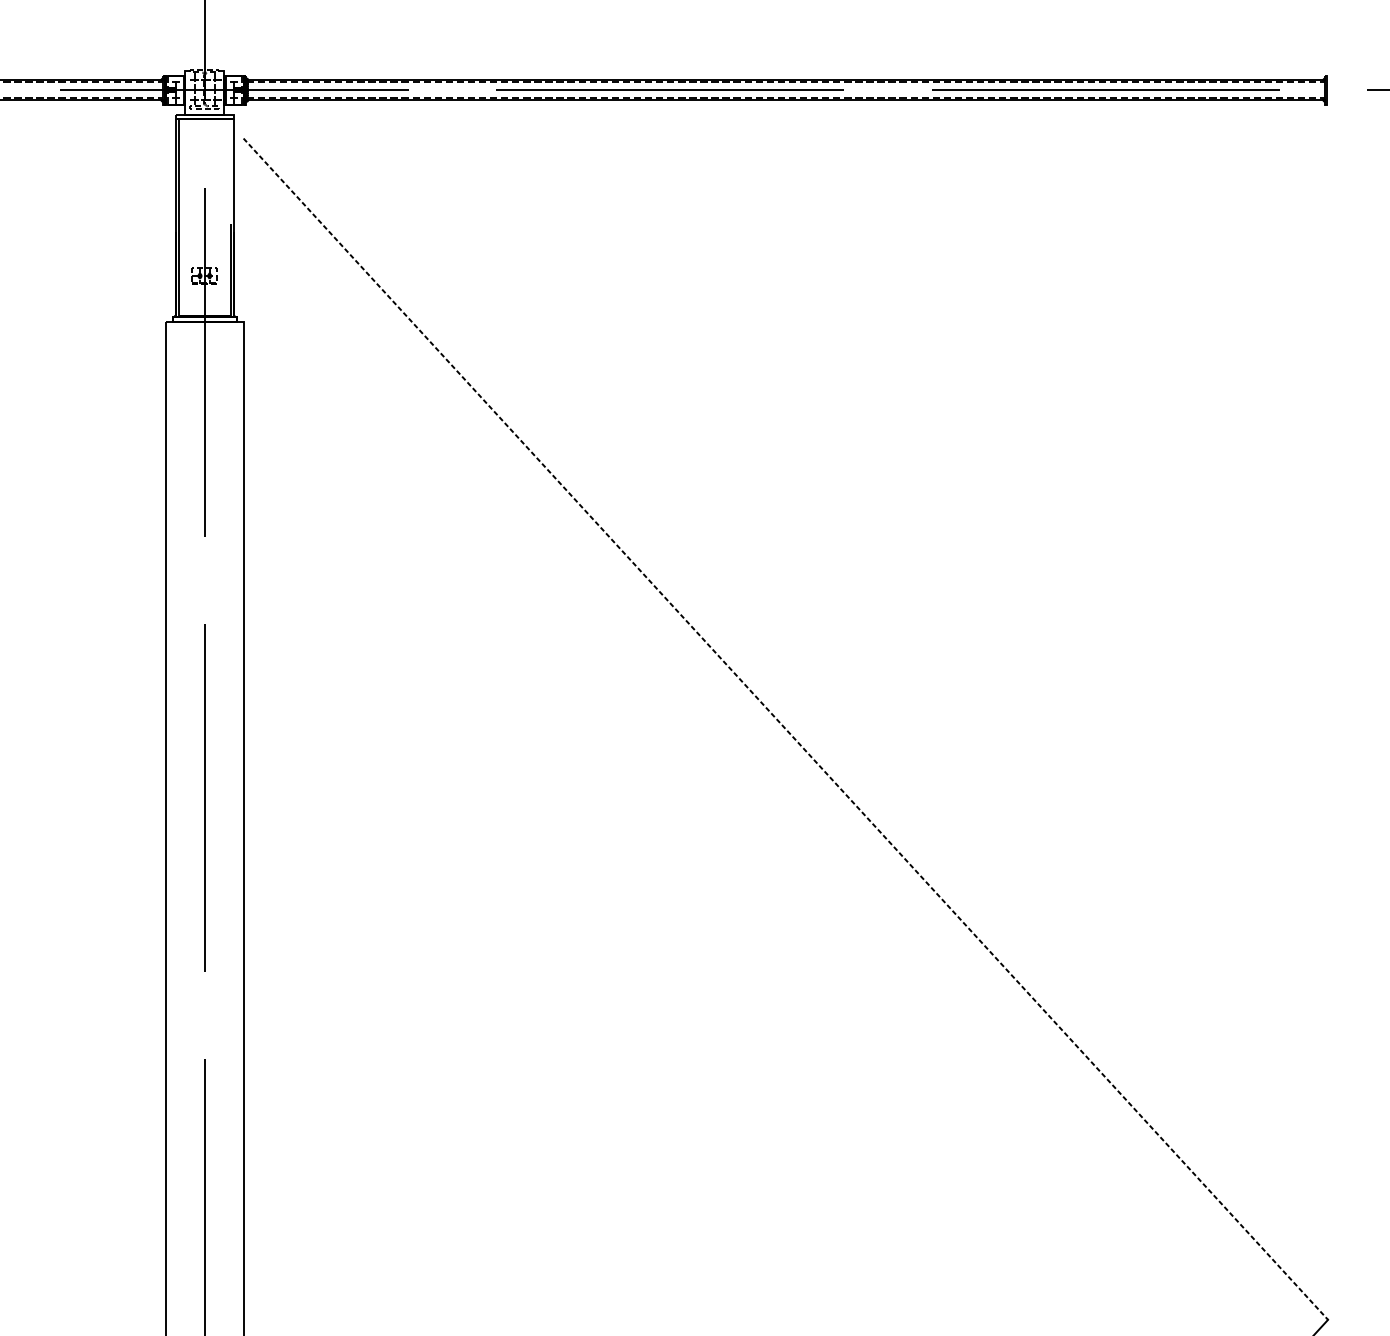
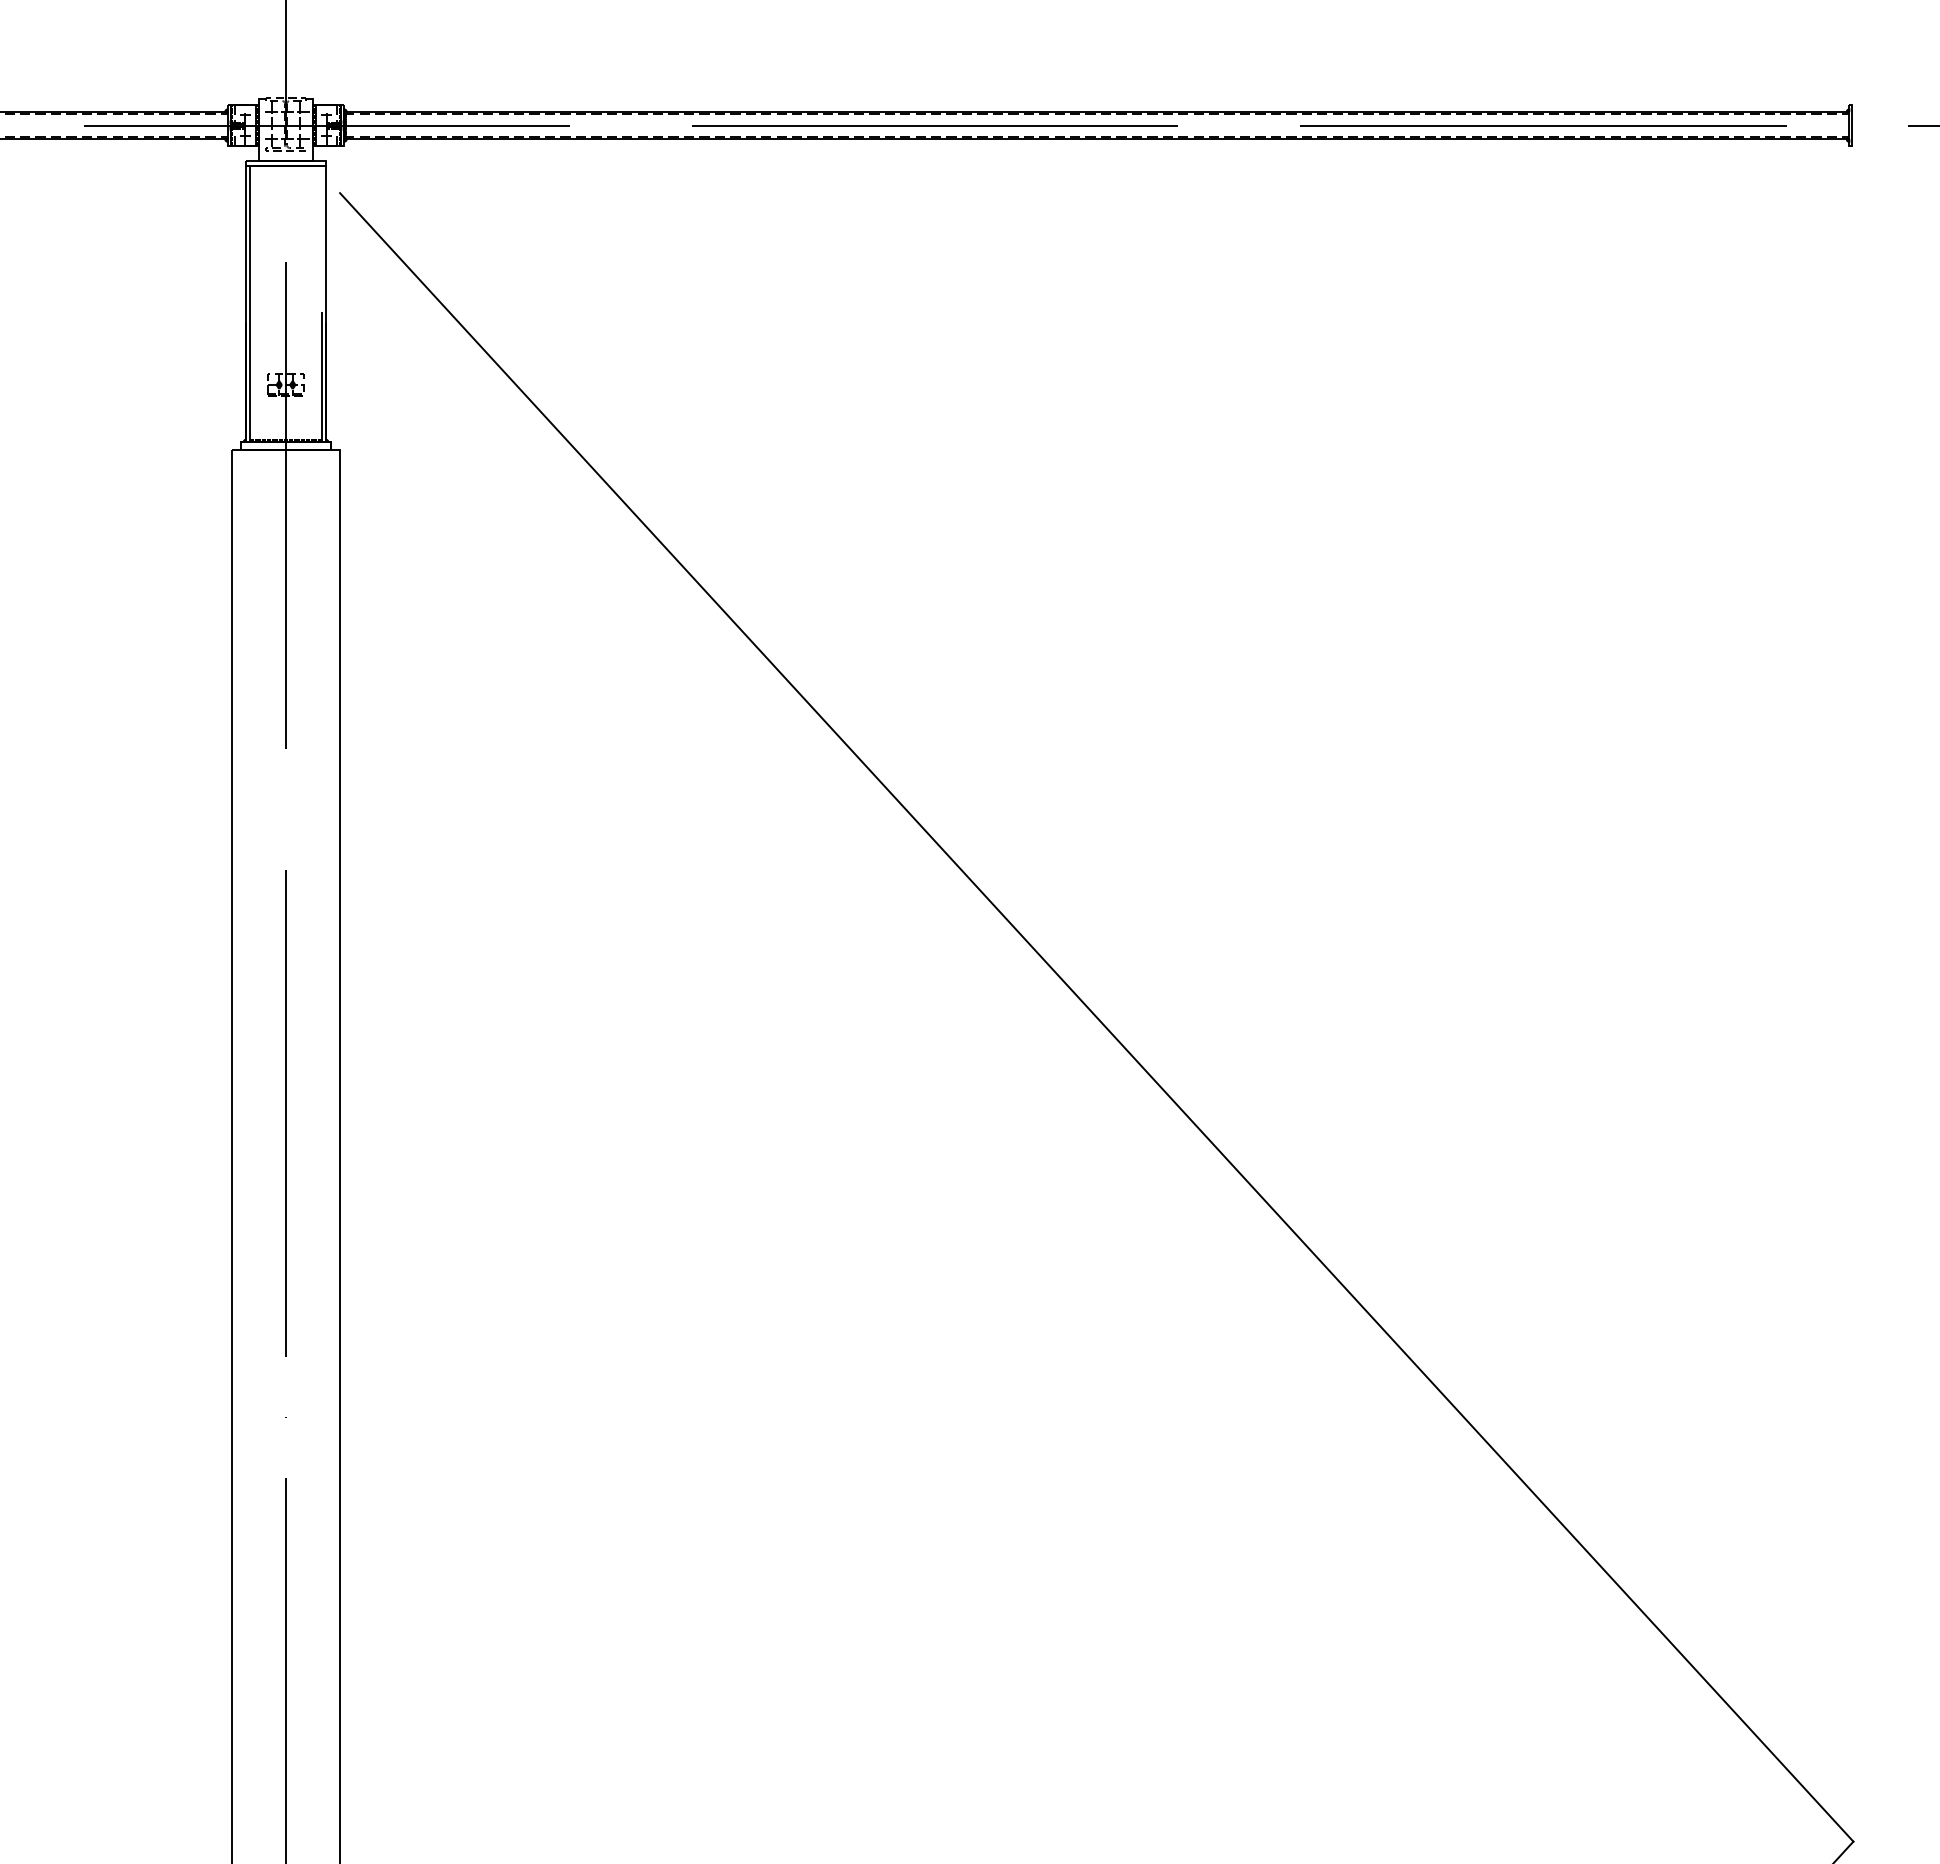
line: (785, 729) -> (1096, 1017), dashed -> solid

